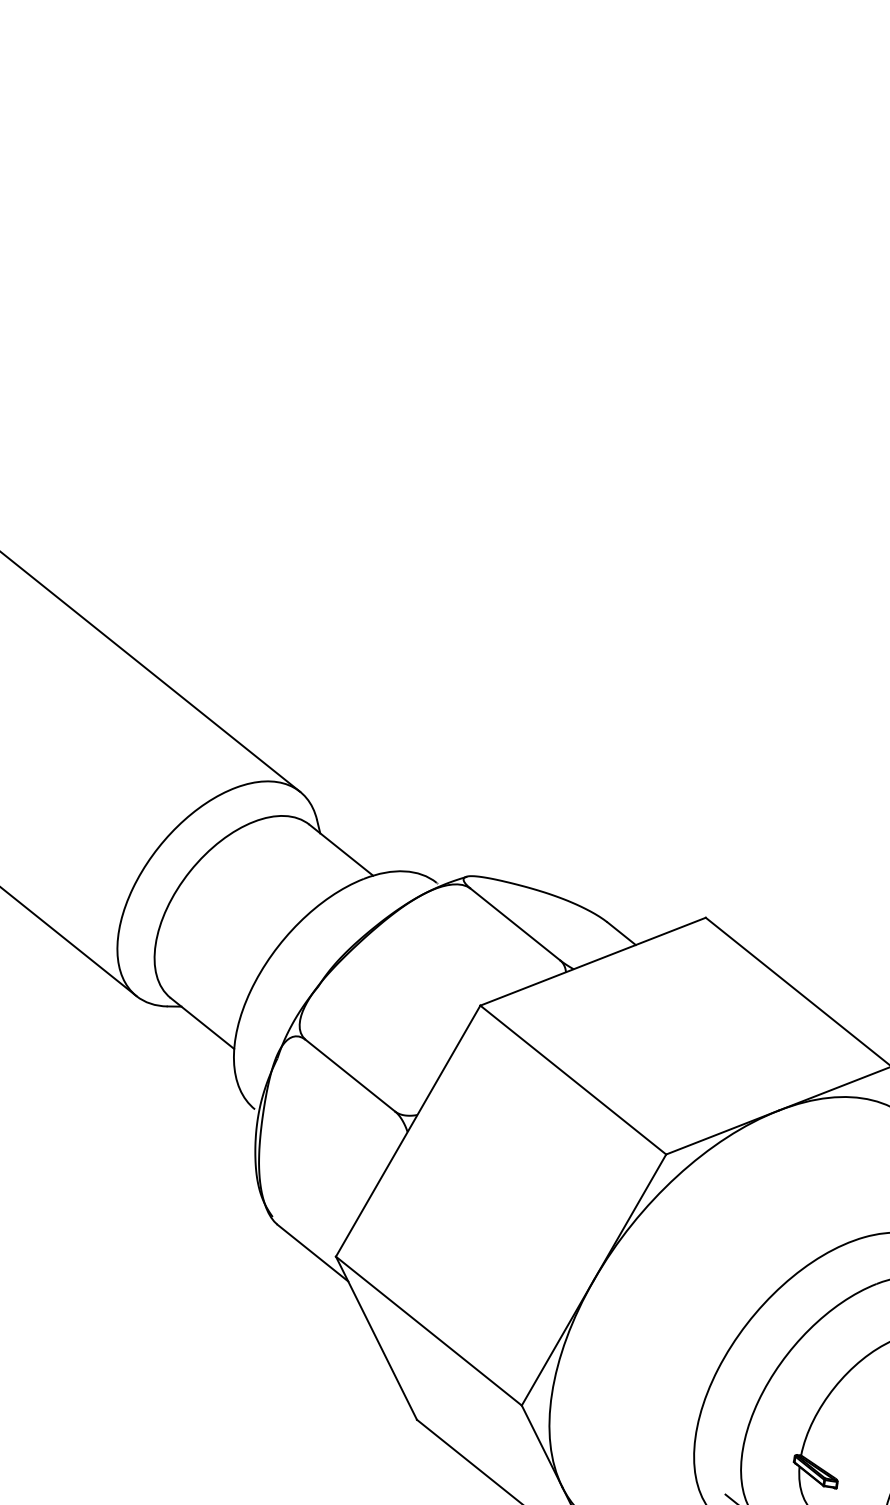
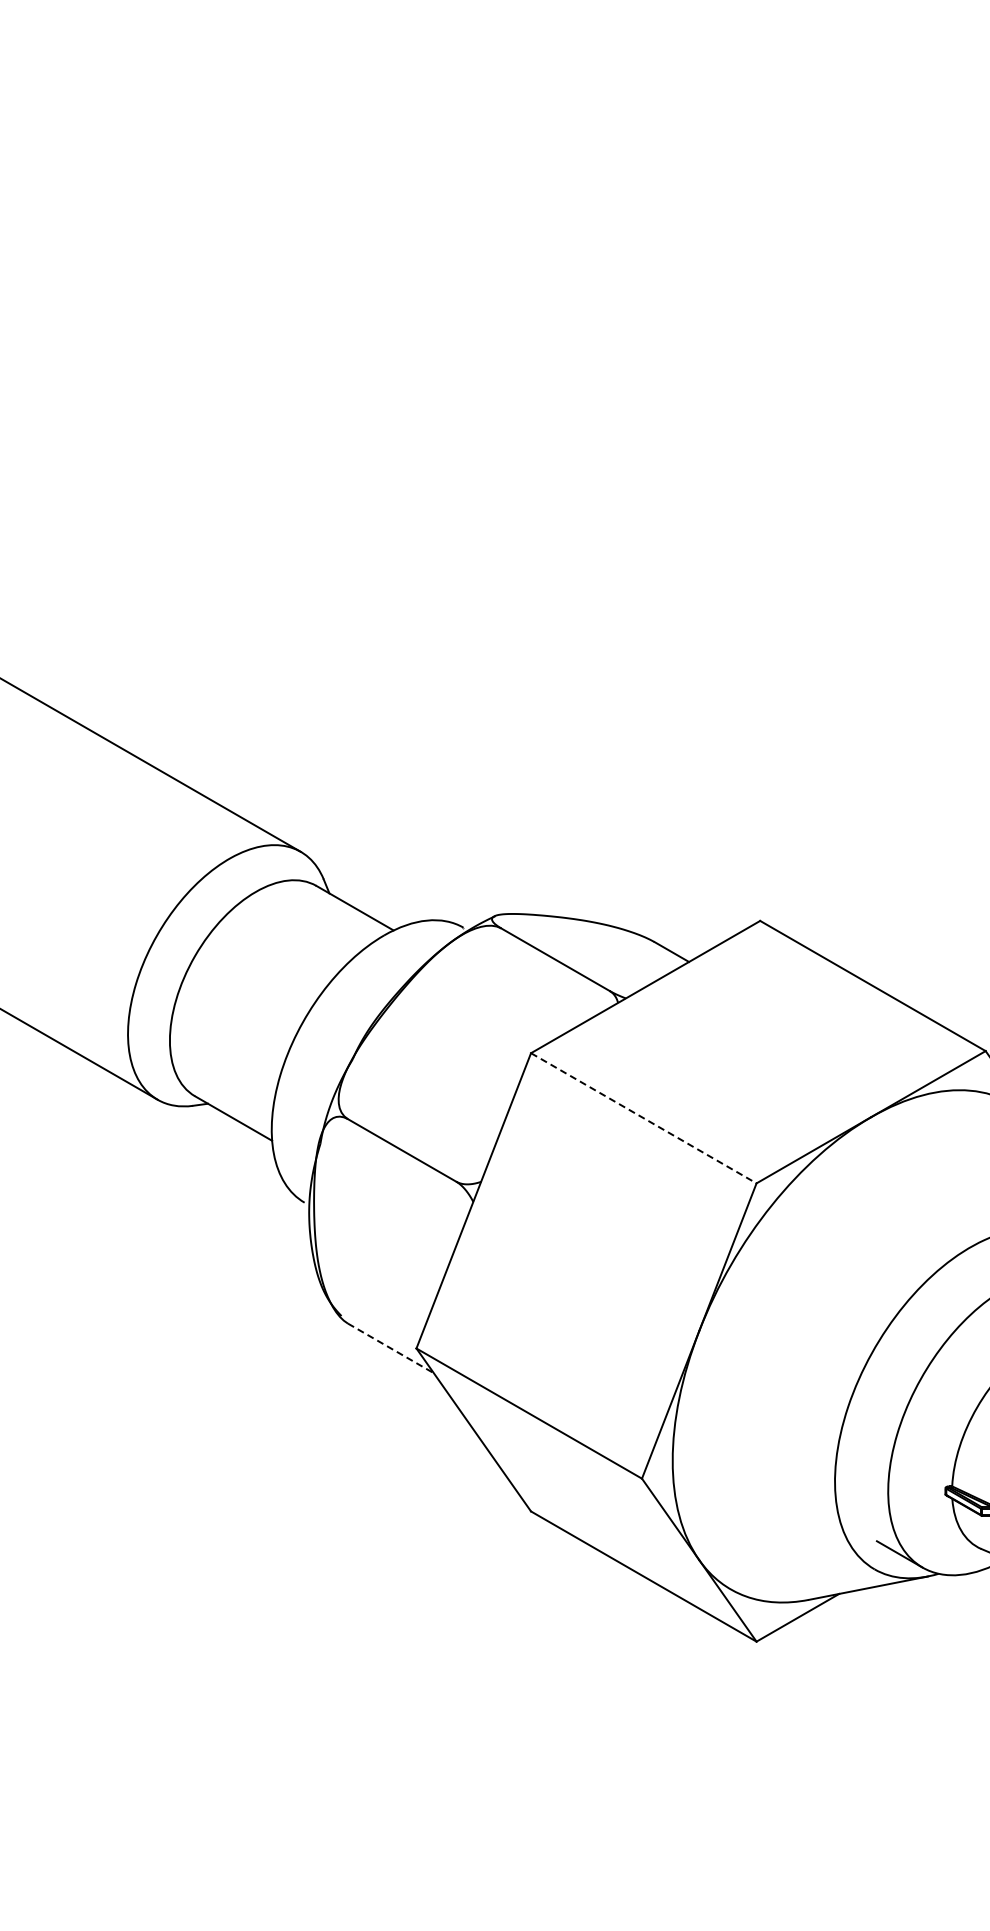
line: (573, 1080) -> (644, 1118), solid -> dashed
line: (312, 1253) -> (390, 1348), solid -> dashed

